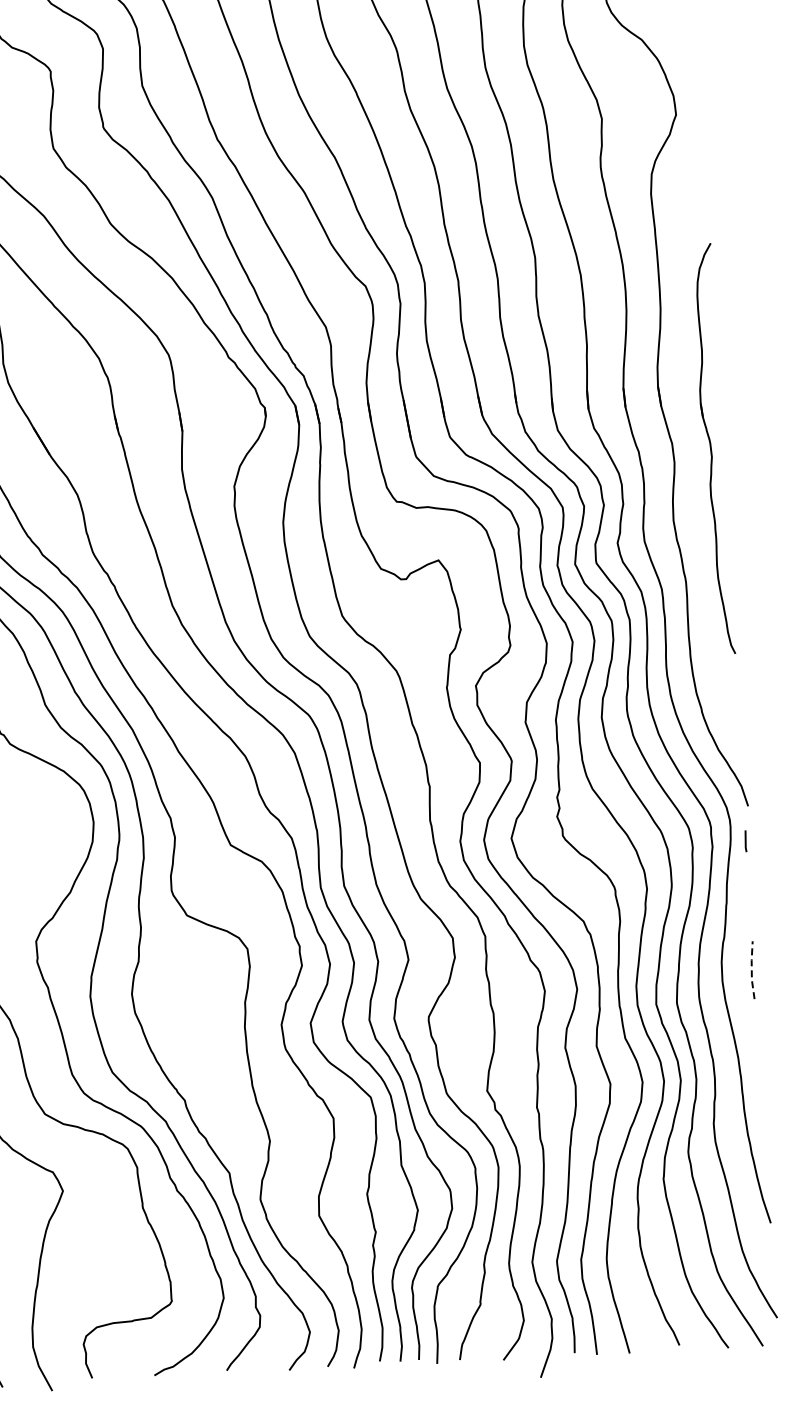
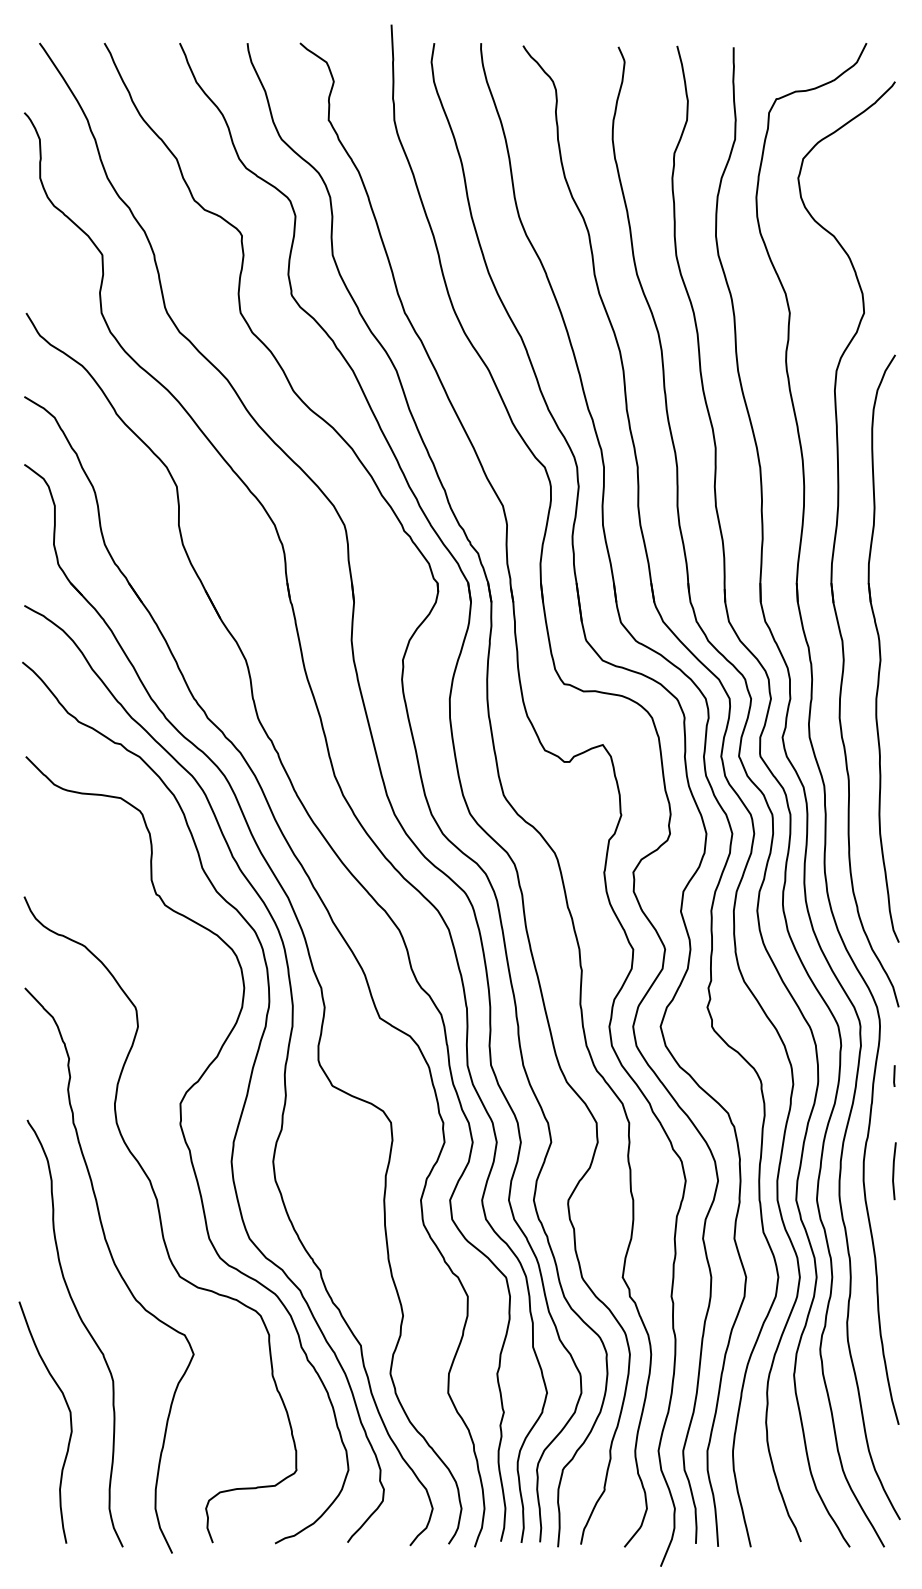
part: (713, 448) -> (883, 648), size x1.43
line: (745, 840) -> (894, 1075), moved
line: (751, 970) -> (893, 1171), dashed -> solid

